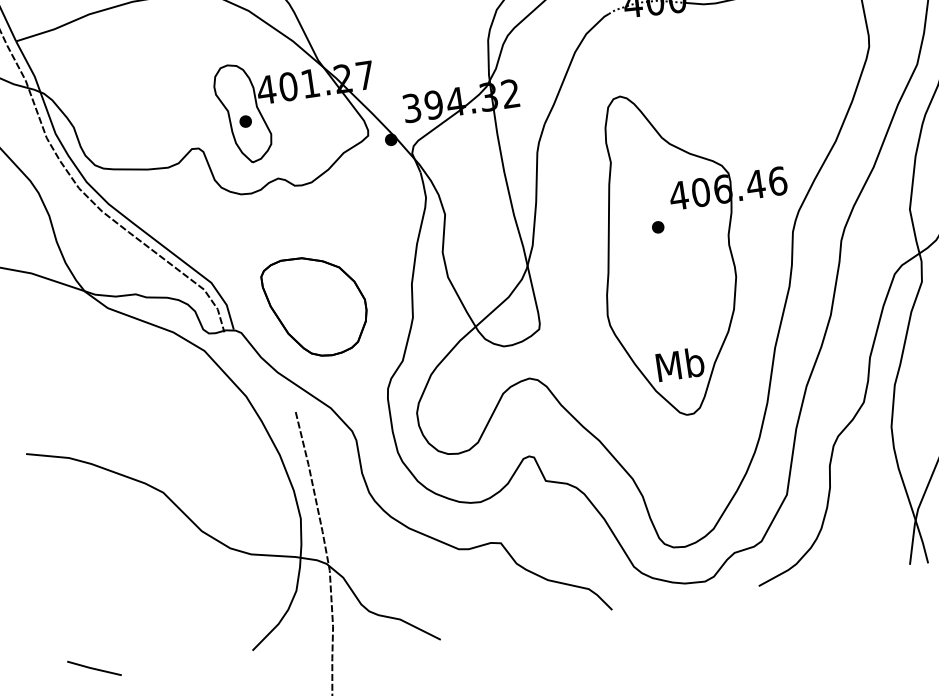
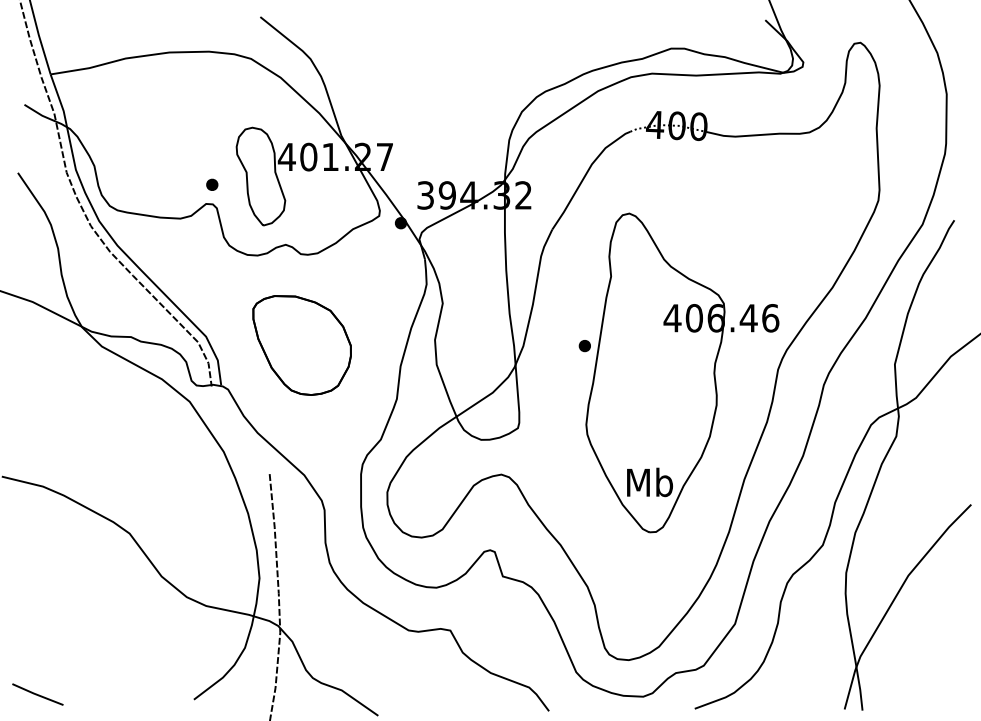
part: (245, 121) -> (212, 184), moved
part: (657, 227) -> (584, 346), moved
part: (315, 306) -> (301, 345), moved

